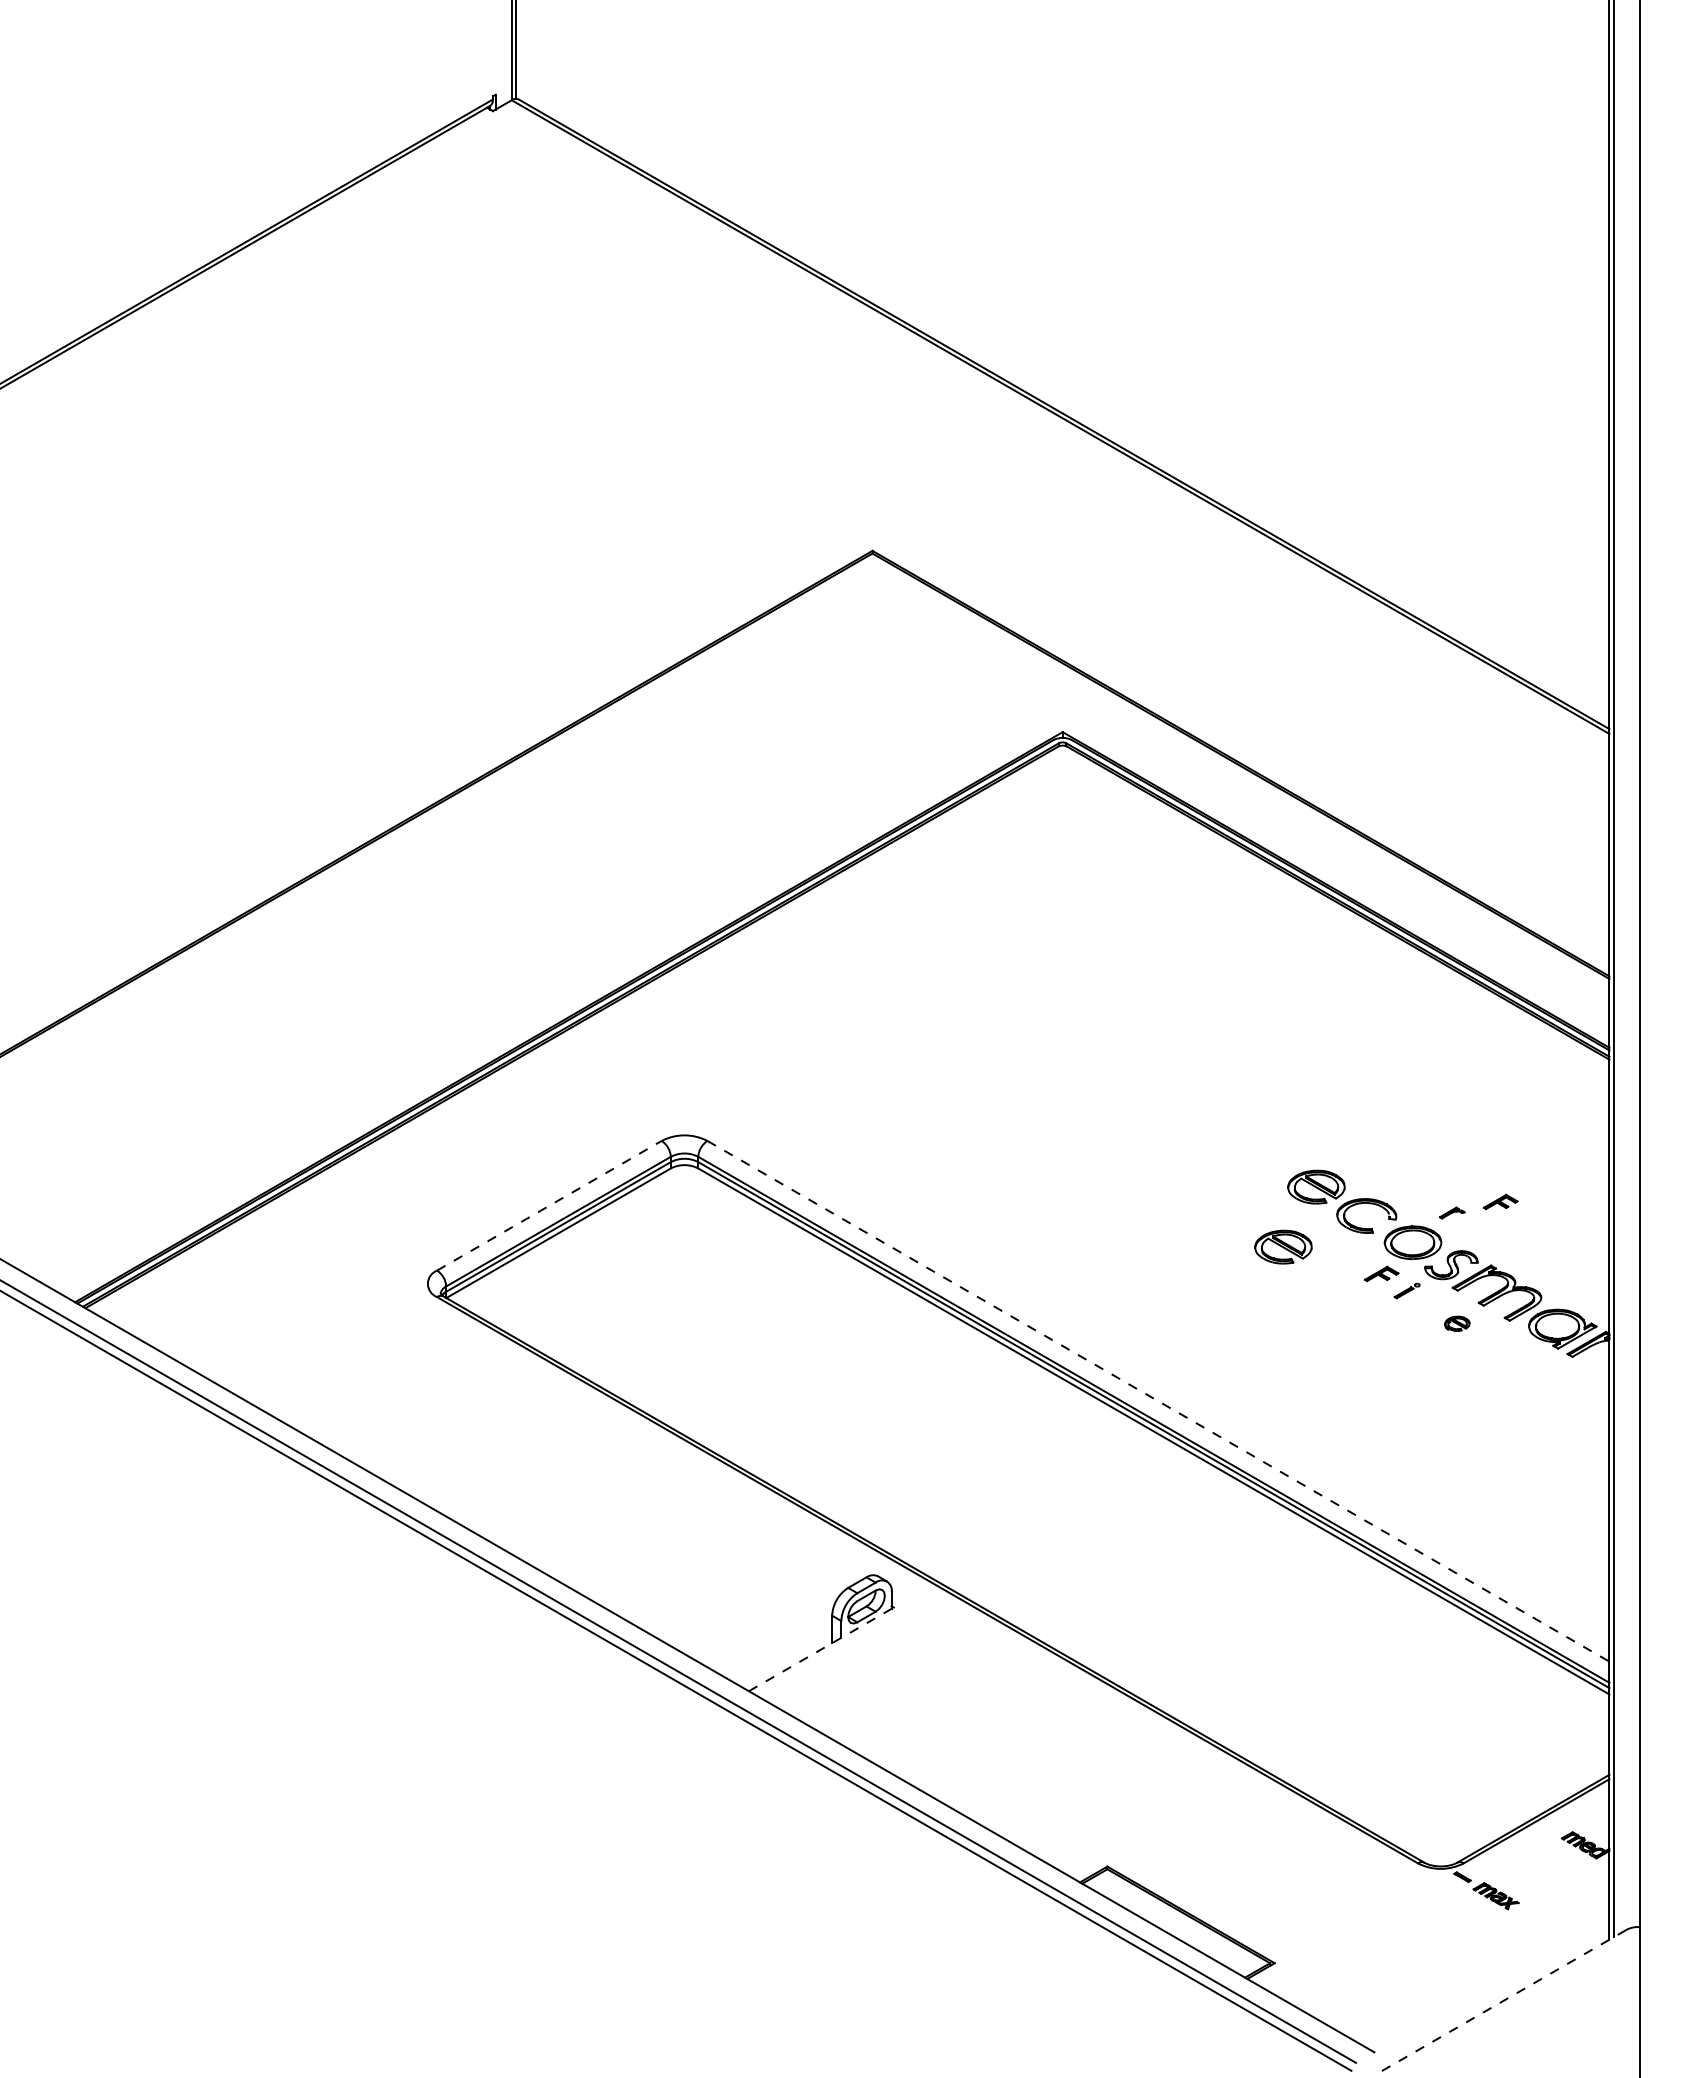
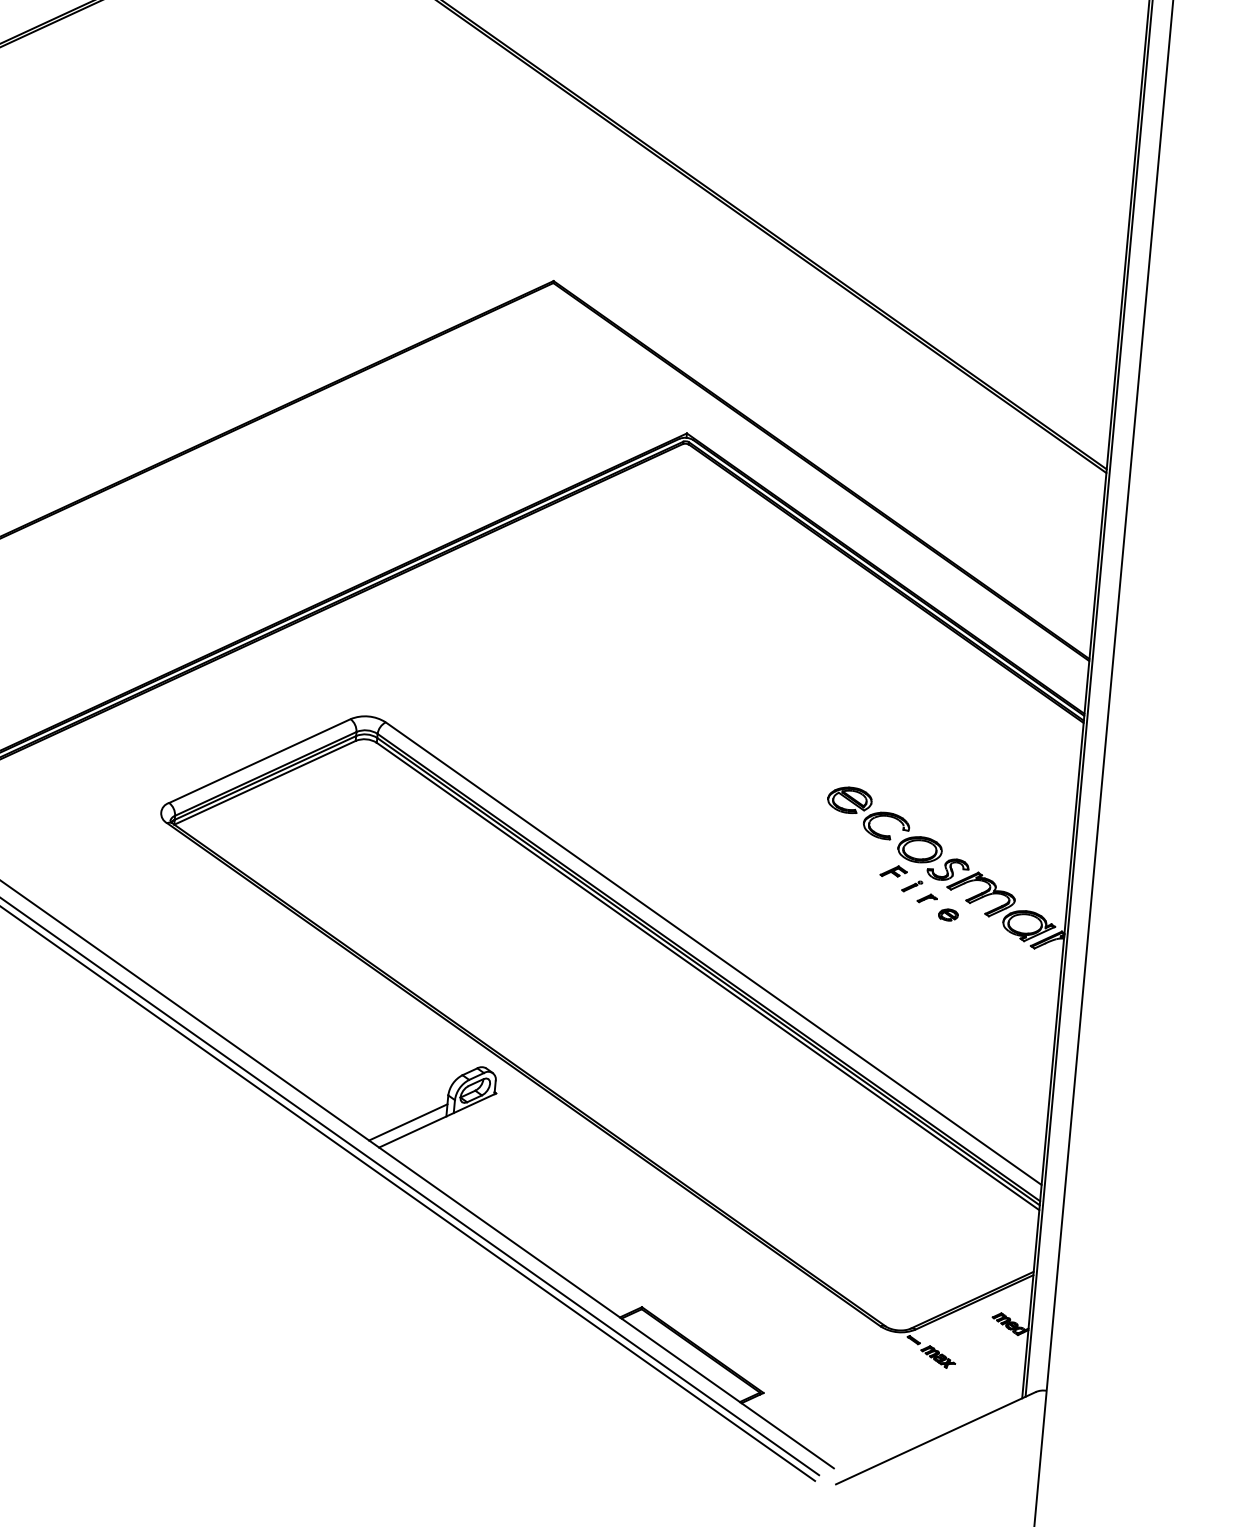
part: (1500, 1201) -> (990, 824), removed
line: (549, 1205) -> (260, 760), dashed -> solid
part: (1451, 1212) -> (926, 898), moved
part: (1283, 1246) -> (820, 843), removed
line: (1158, 1401) -> (713, 953), dashed -> solid
line: (821, 1649) -> (437, 1120), dashed -> solid
line: (783, 1655) -> (408, 1122), added
line: (1502, 2001) -> (935, 1438), dashed -> solid

